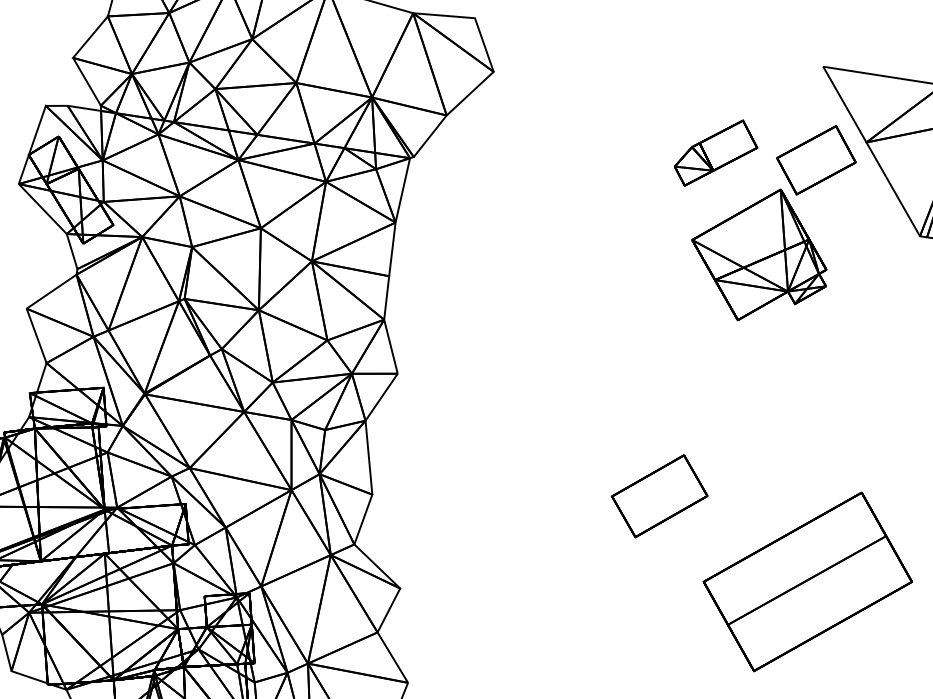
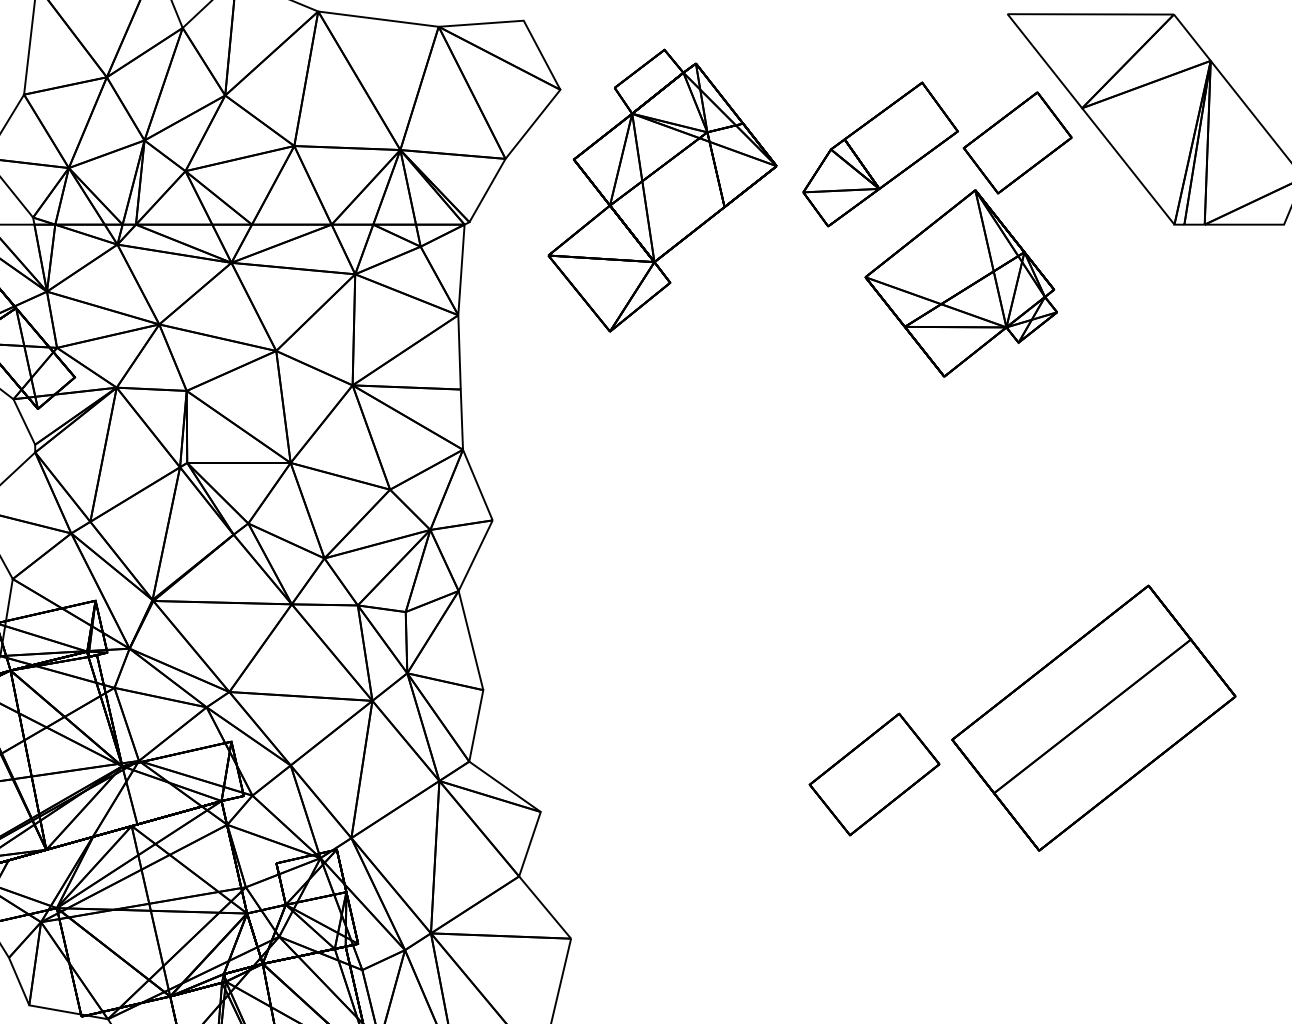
part: (716, 153) -> (880, 154), size x1.43
part: (555, 155) -> (662, 190), added
part: (659, 496) -> (874, 774), moved

